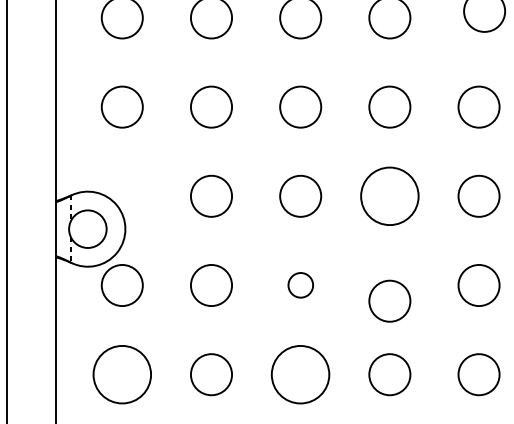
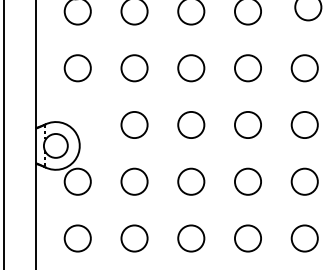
circle: (389, 195) -> (247, 124), size x0.71
circle: (301, 285) -> (191, 181), size x1.67
circle: (389, 300) -> (247, 181), moved
circle: (121, 374) -> (77, 238), size x0.71
circle: (301, 374) -> (191, 238), size x0.71

